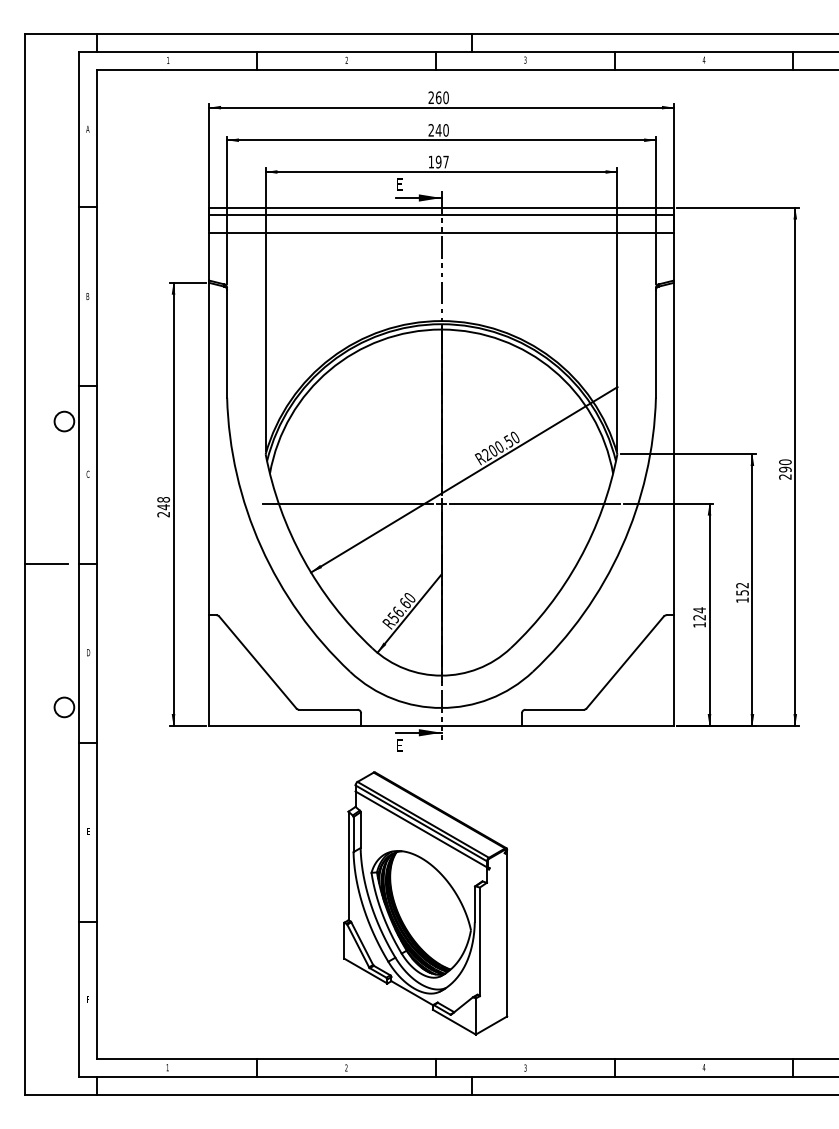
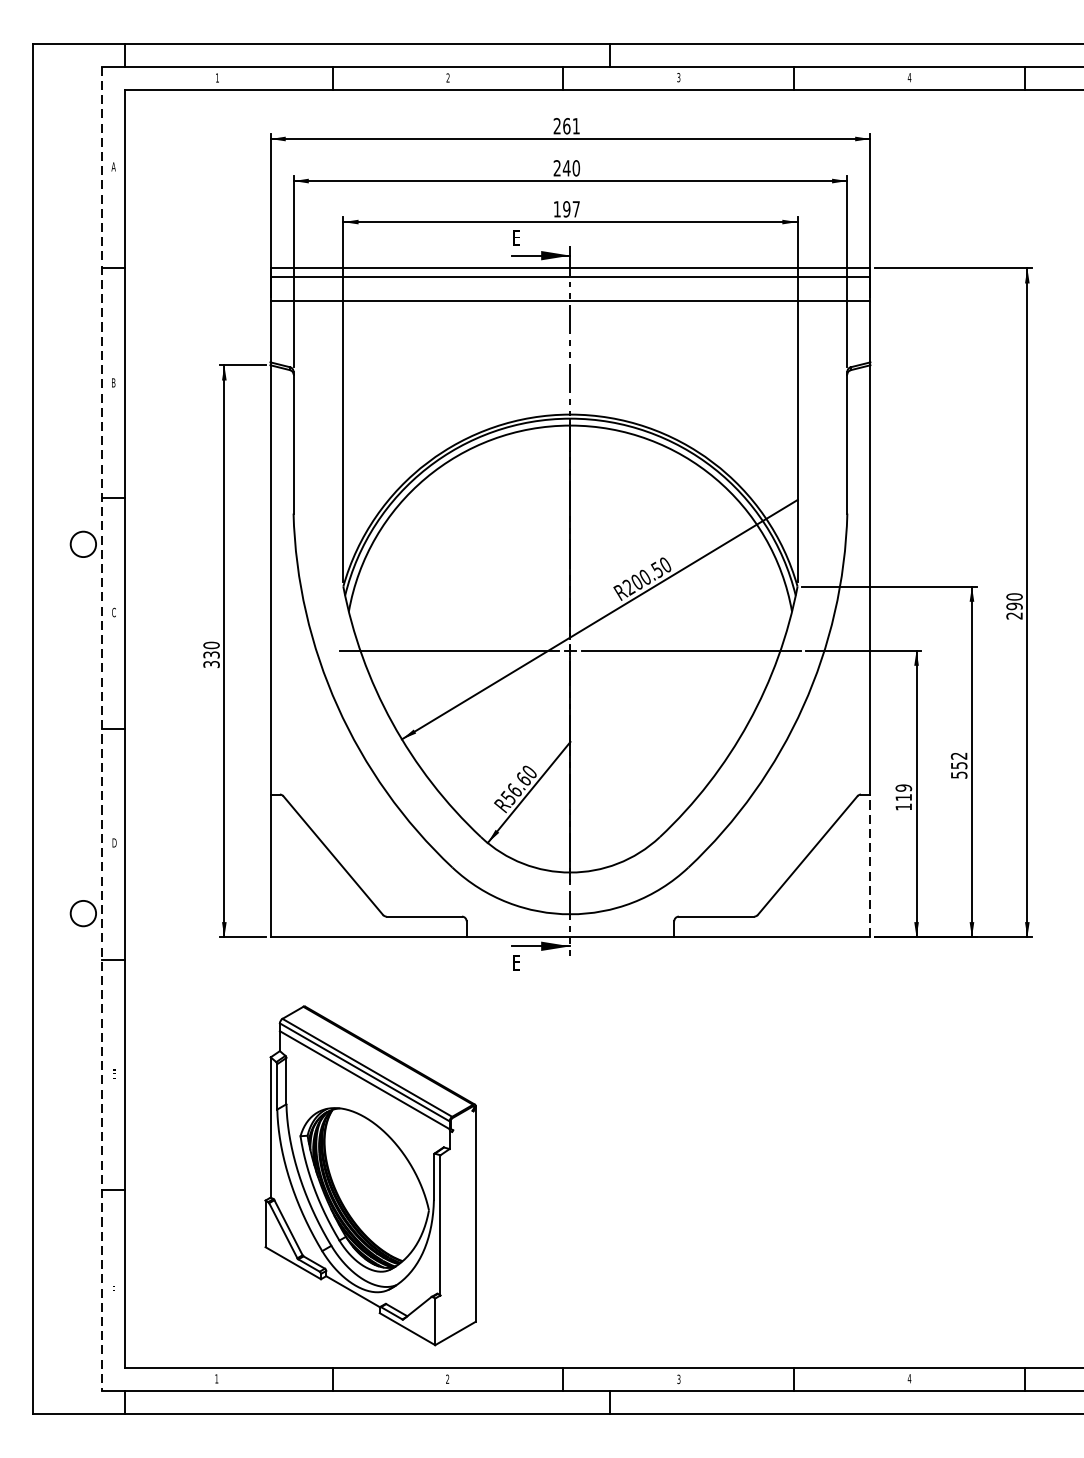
text: (445, 97) -> (575, 125), 260 -> 261
text: (163, 507) -> (211, 655), 248 -> 330
line: (46, 564) -> (60, 729), removed
line: (78, 564) -> (101, 729), solid -> dashed
text: (742, 599) -> (959, 774), 152 -> 552
text: (699, 613) -> (903, 792), 124 -> 119
line: (673, 670) -> (870, 865), solid -> dashed
part: (425, 903) -> (370, 1175), moved

